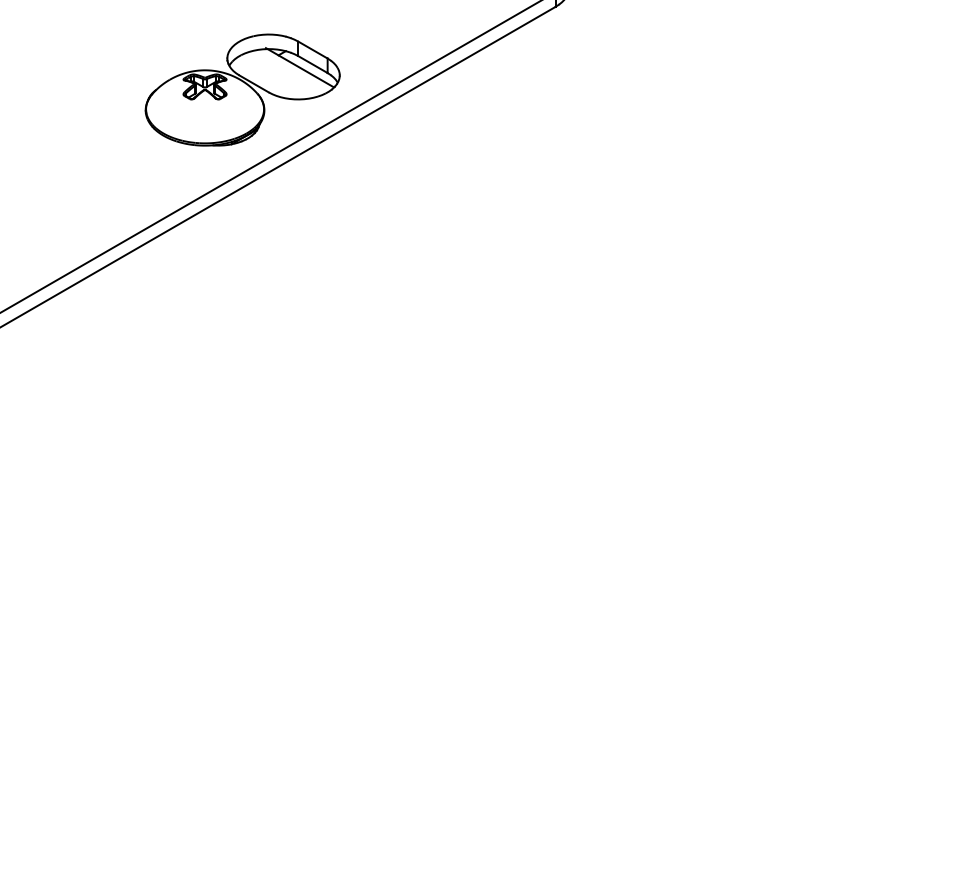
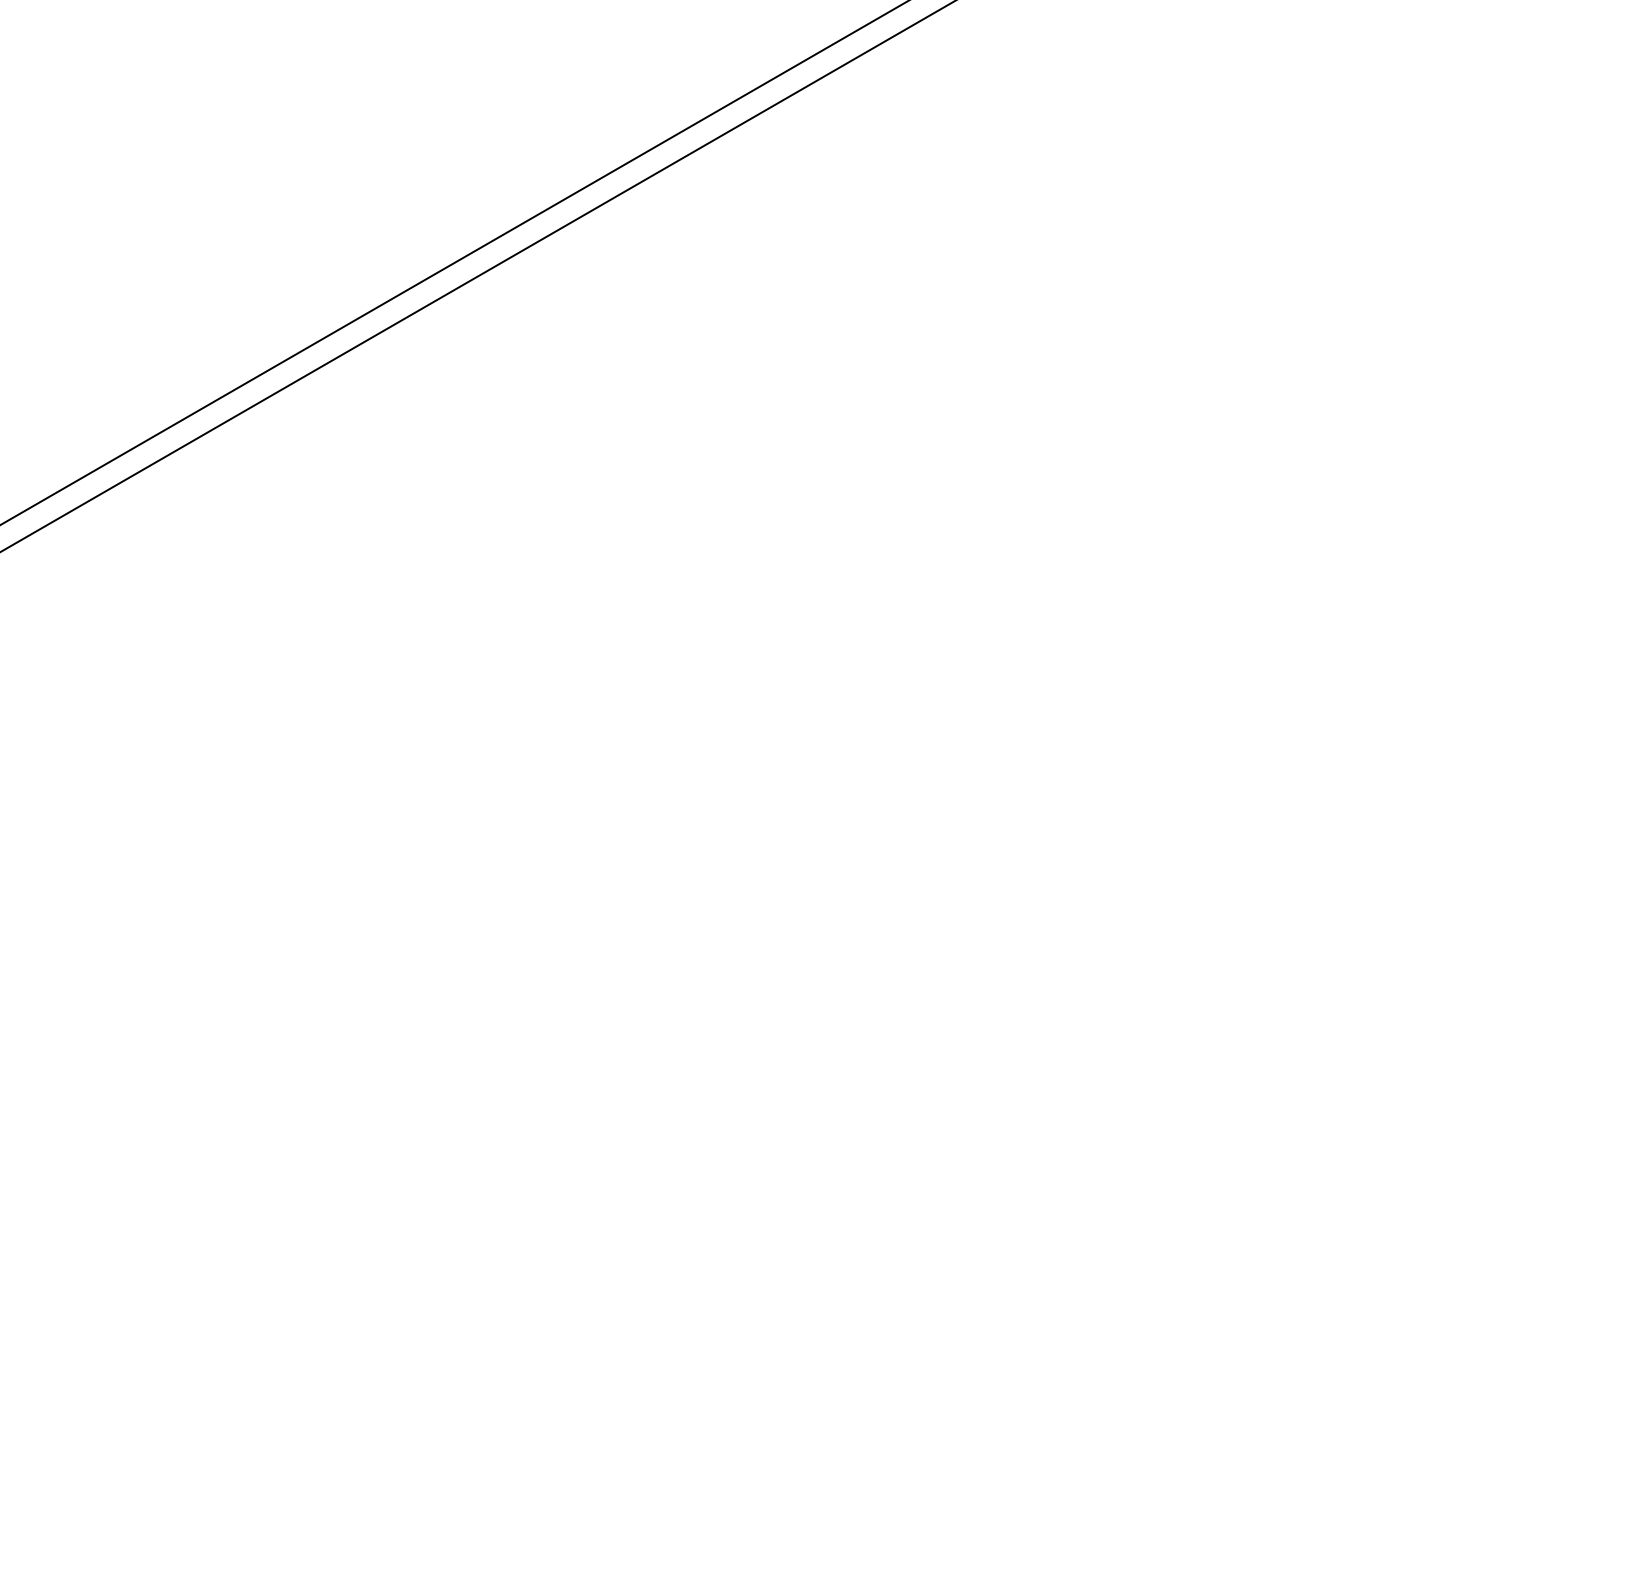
part: (242, 89) -> (399, 139), removed

